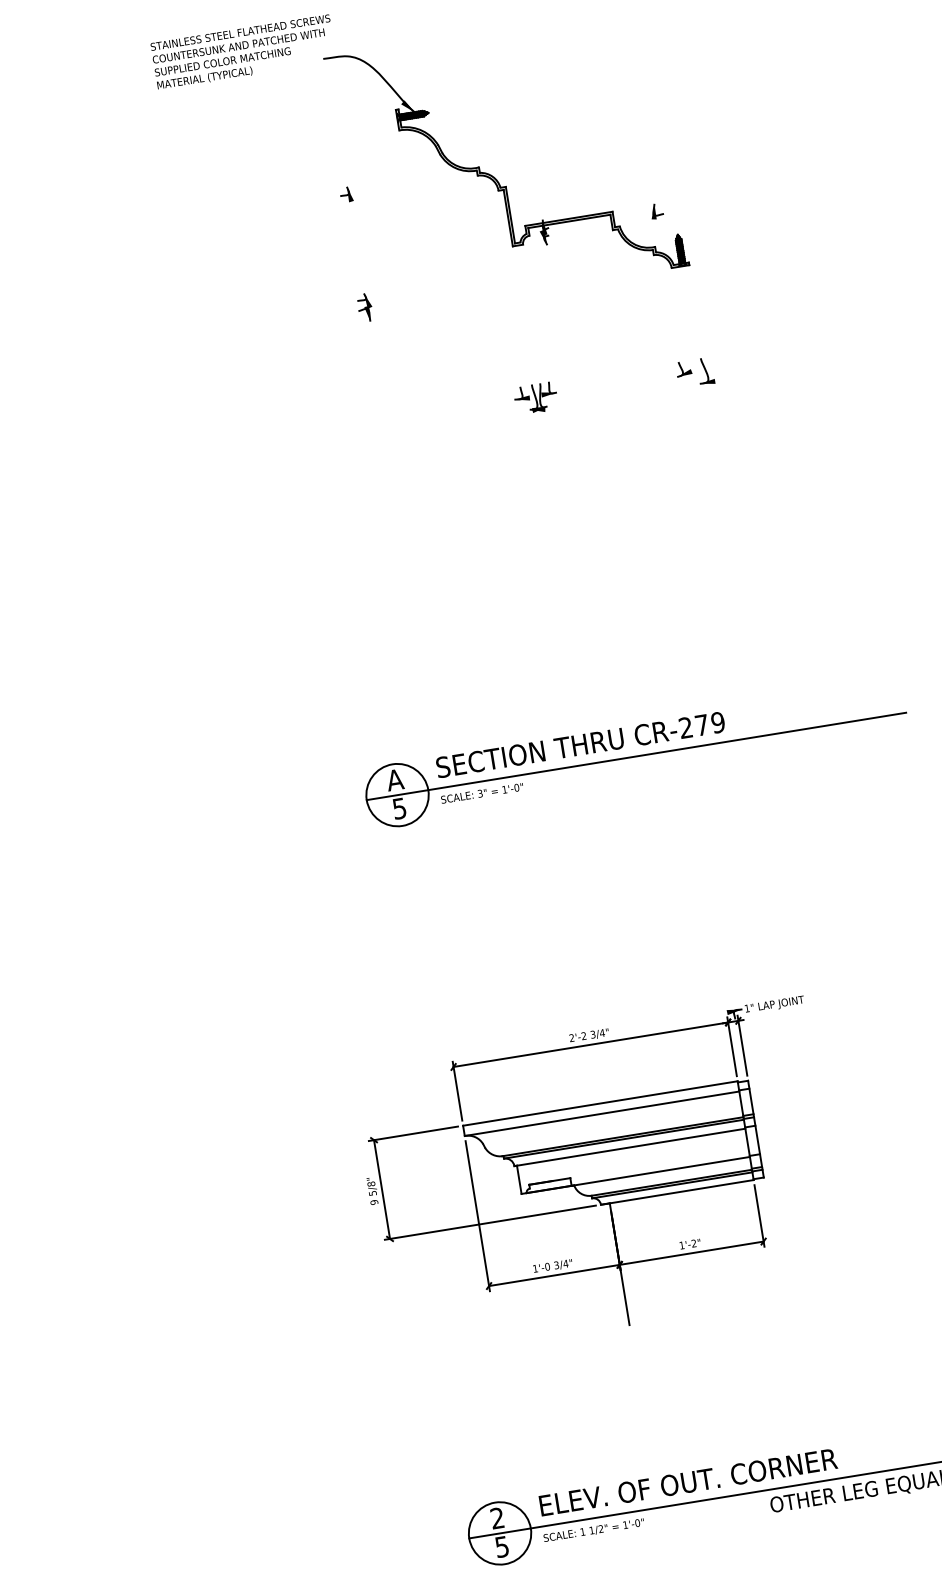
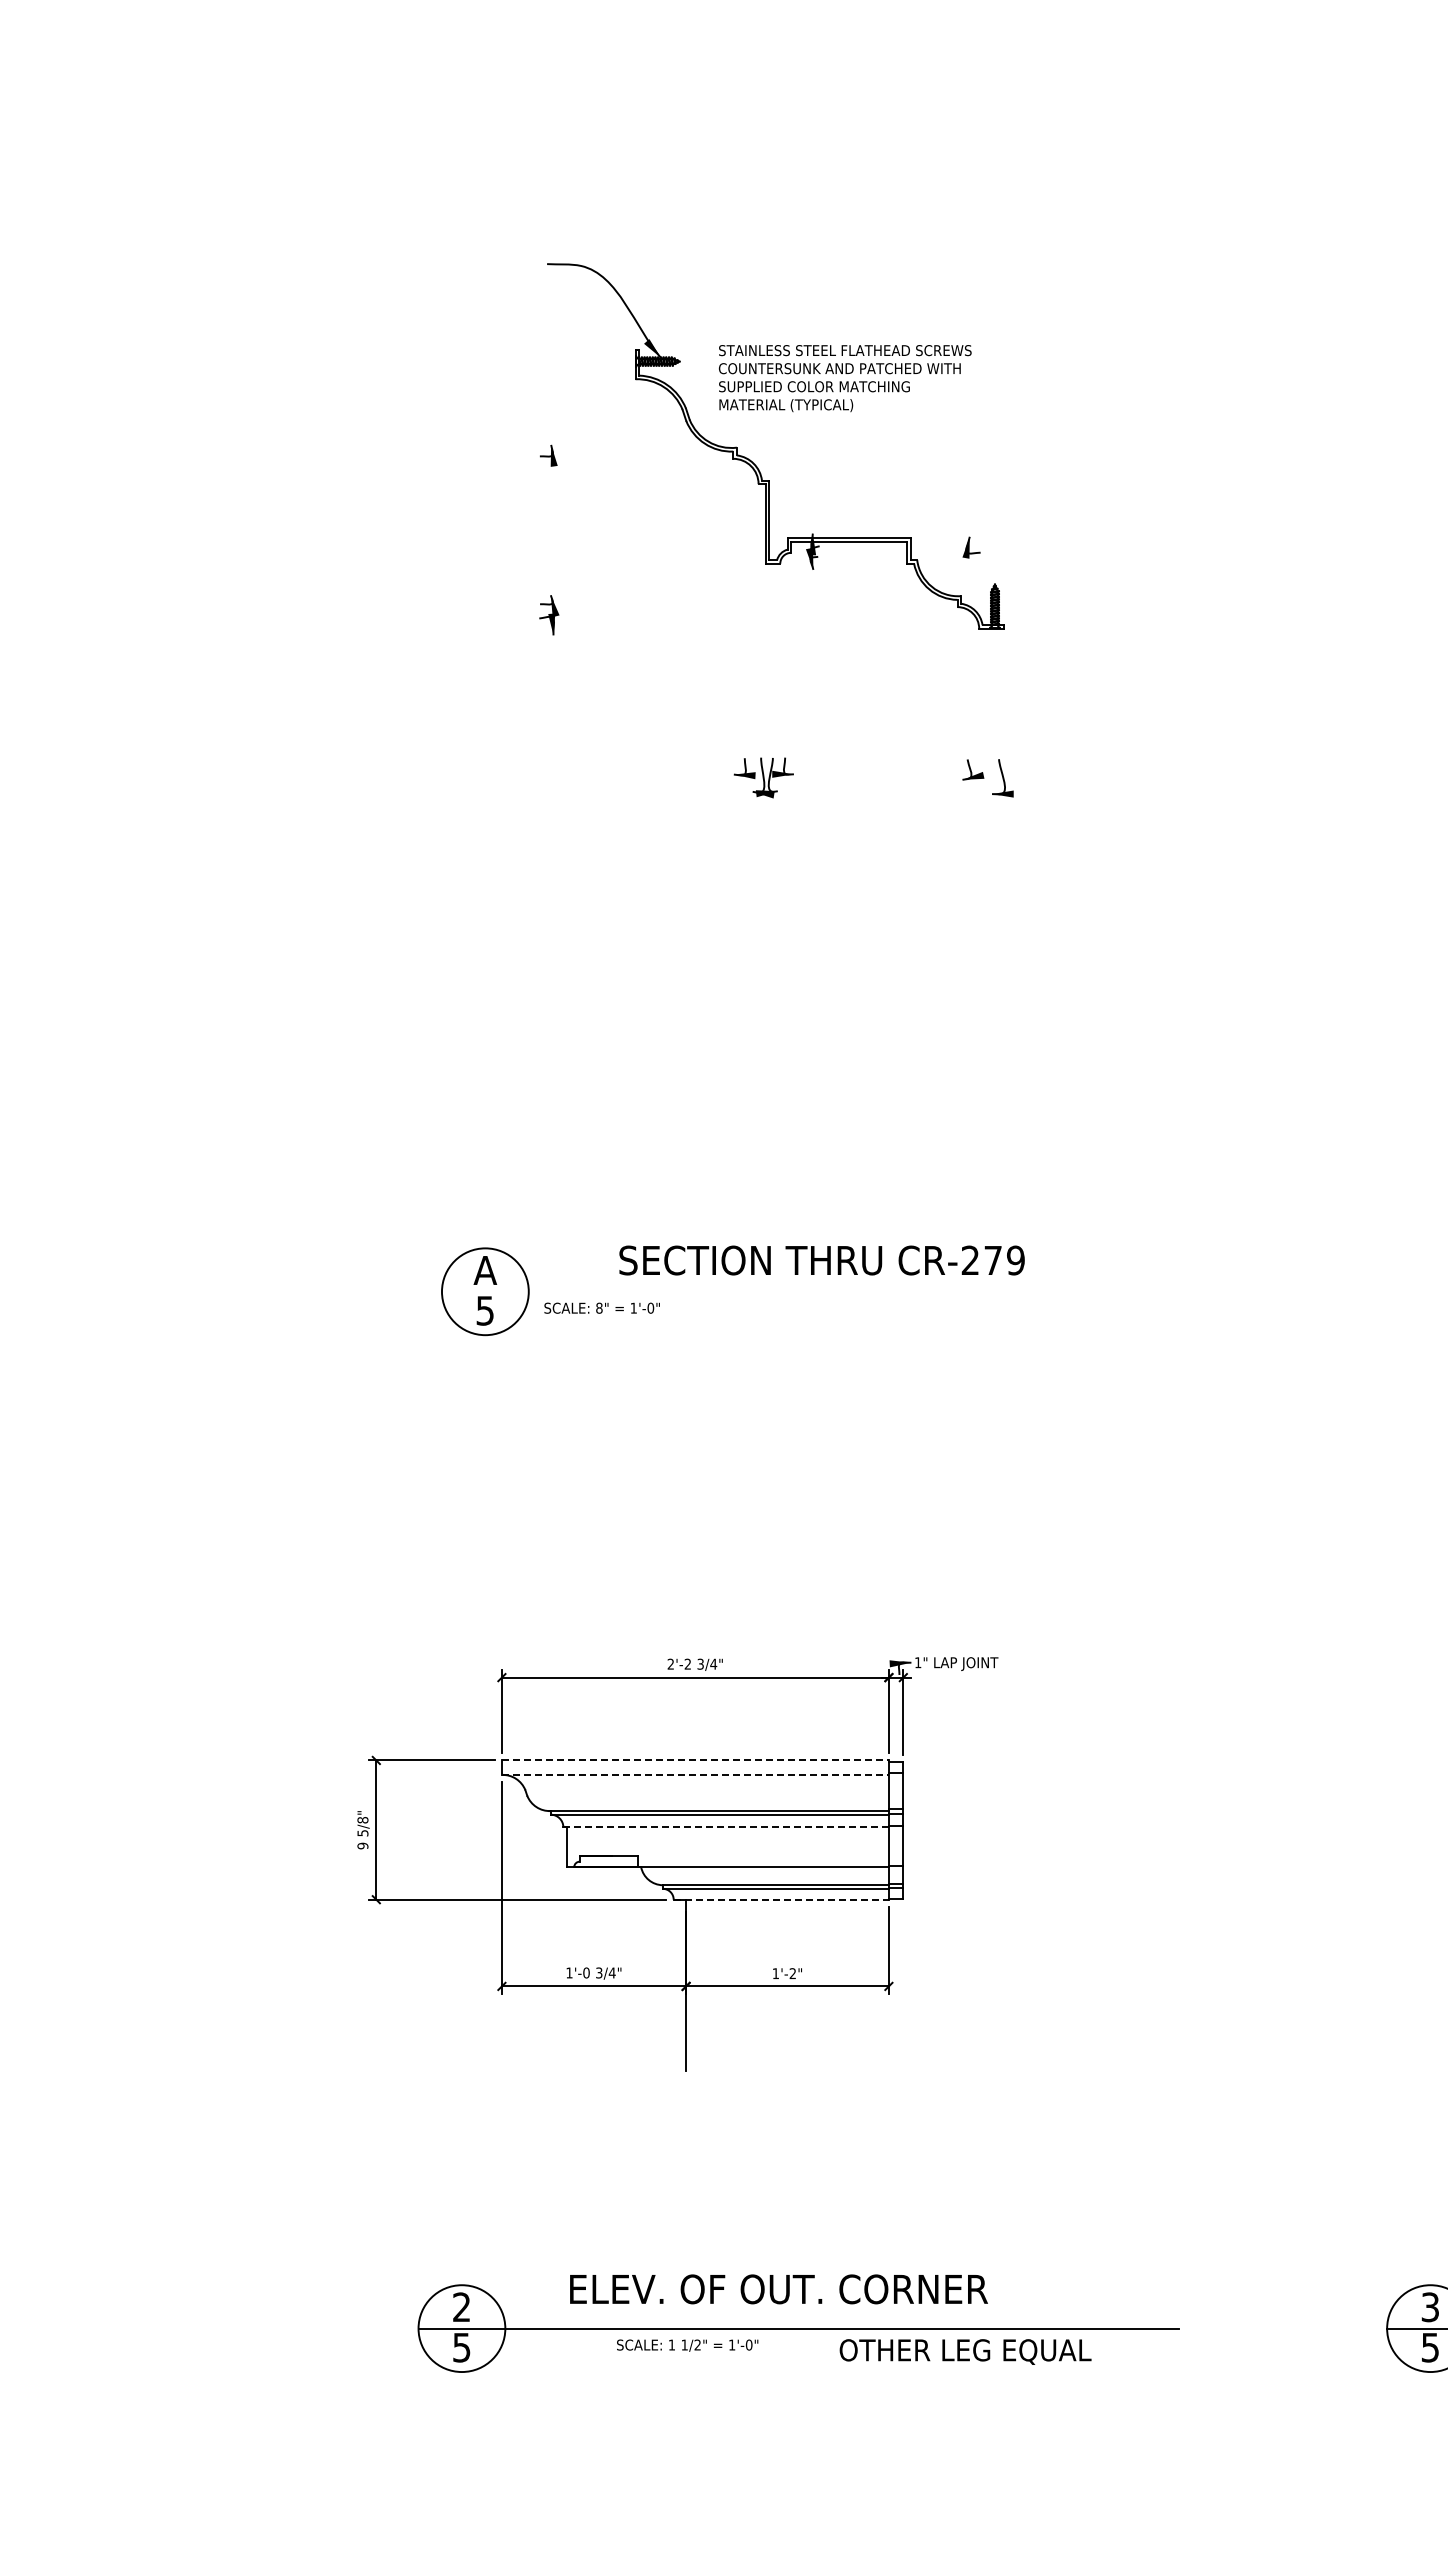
text: (243, 52) -> (844, 378), moved
text: (580, 744) -> (821, 1260), moved
line: (635, 756) -> (821, 1291), removed
text: (480, 793) -> (599, 1307), 3" -> 8"
line: (600, 1103) -> (695, 1760), solid -> dashed
line: (602, 1113) -> (695, 1774), solid -> dashed
line: (630, 1147) -> (726, 1827), solid -> dashed
line: (677, 1192) -> (781, 1899), solid -> dashed
text: (688, 1482) -> (778, 2289), moved
text: (593, 1530) -> (687, 2345), moved

